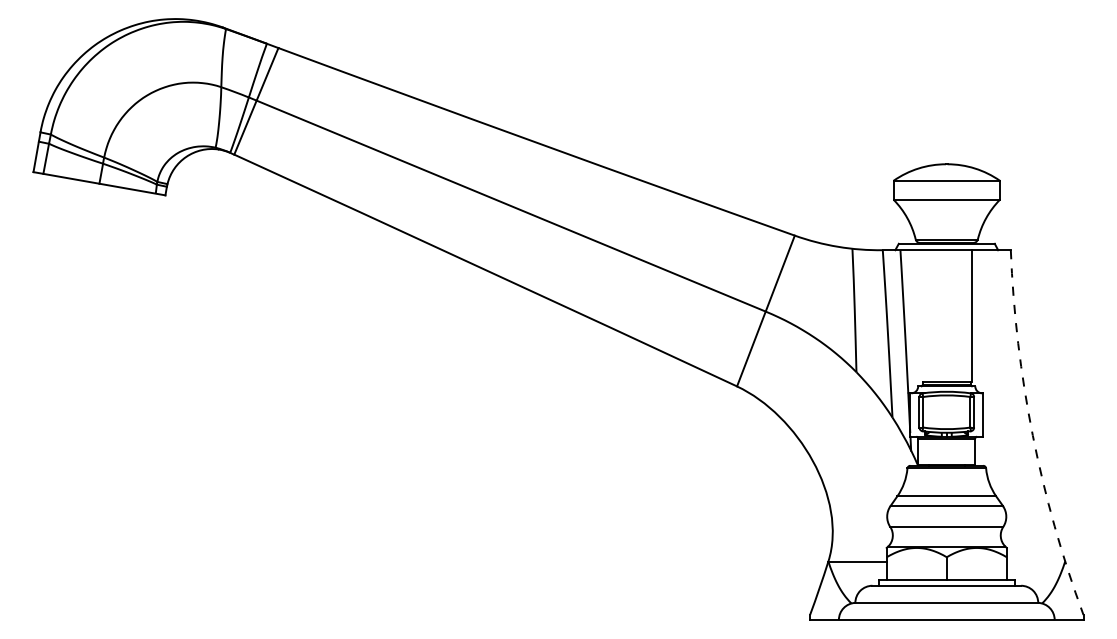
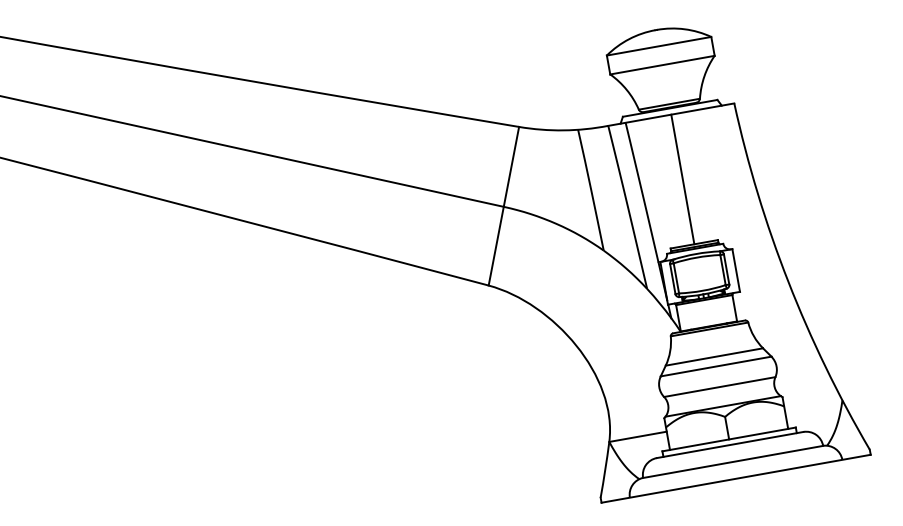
line: (971, 315) -> (682, 178), moved
arc: (1032, 435) -> (788, 282), dashed -> solid

